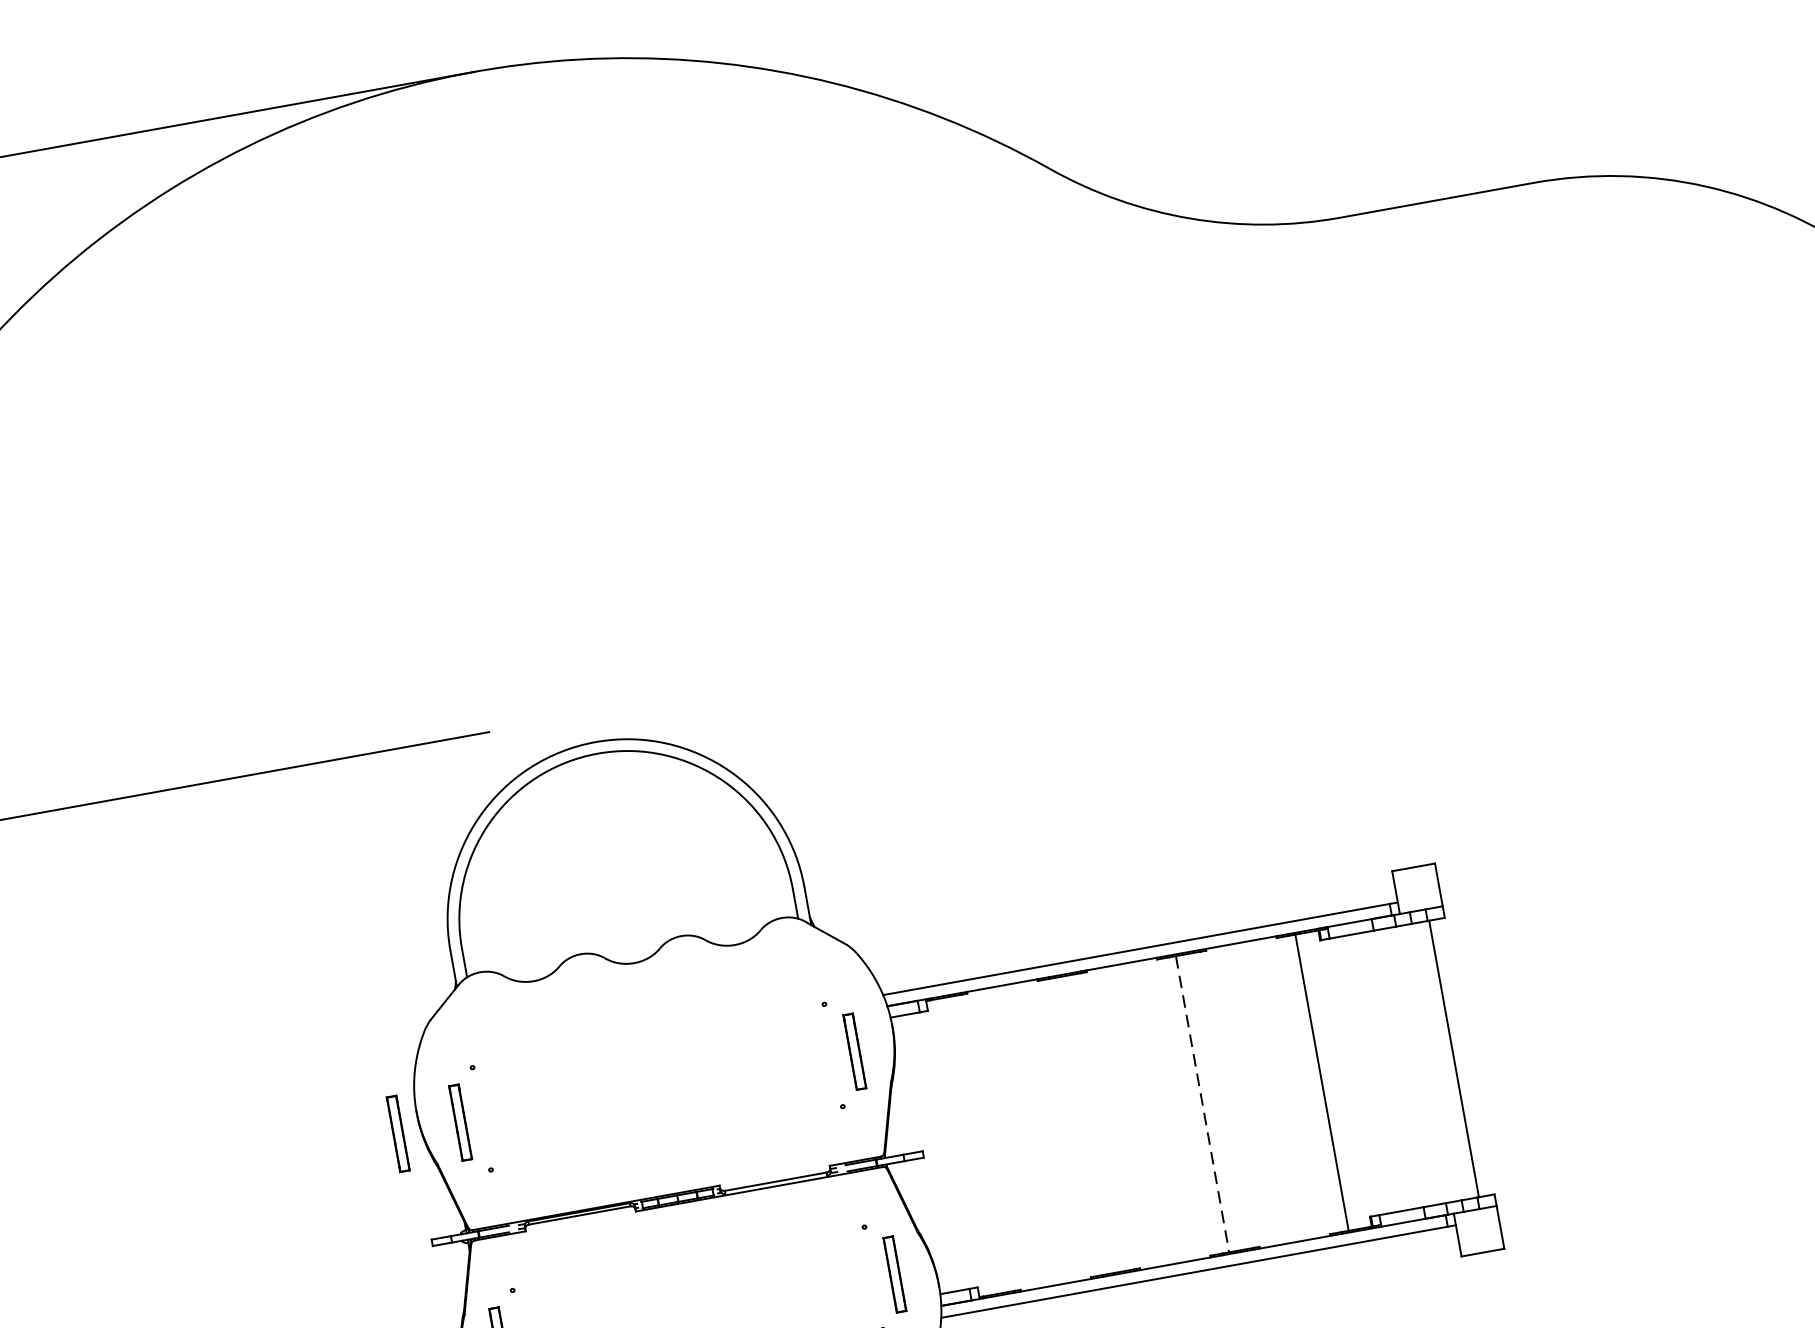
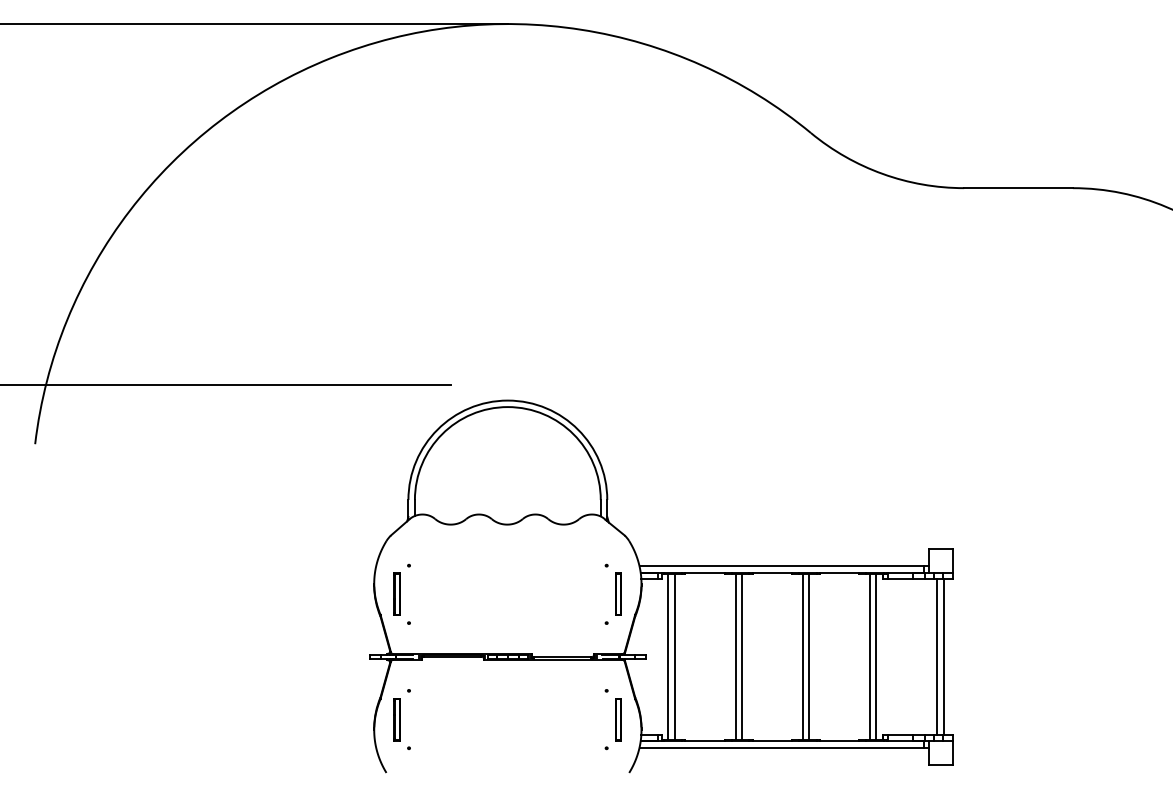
line: (1442, 1060) -> (937, 656), added
line: (1333, 1079) -> (876, 656), added
line: (1214, 1101) -> (809, 656), added
line: (1202, 1105) -> (802, 657), dashed -> solid
line: (1095, 1122) -> (742, 656), added
line: (1082, 1124) -> (735, 656), added
part: (396, 1132) -> (361, 593), removed
line: (974, 1144) -> (674, 656), added
line: (963, 1146) -> (668, 656), added

